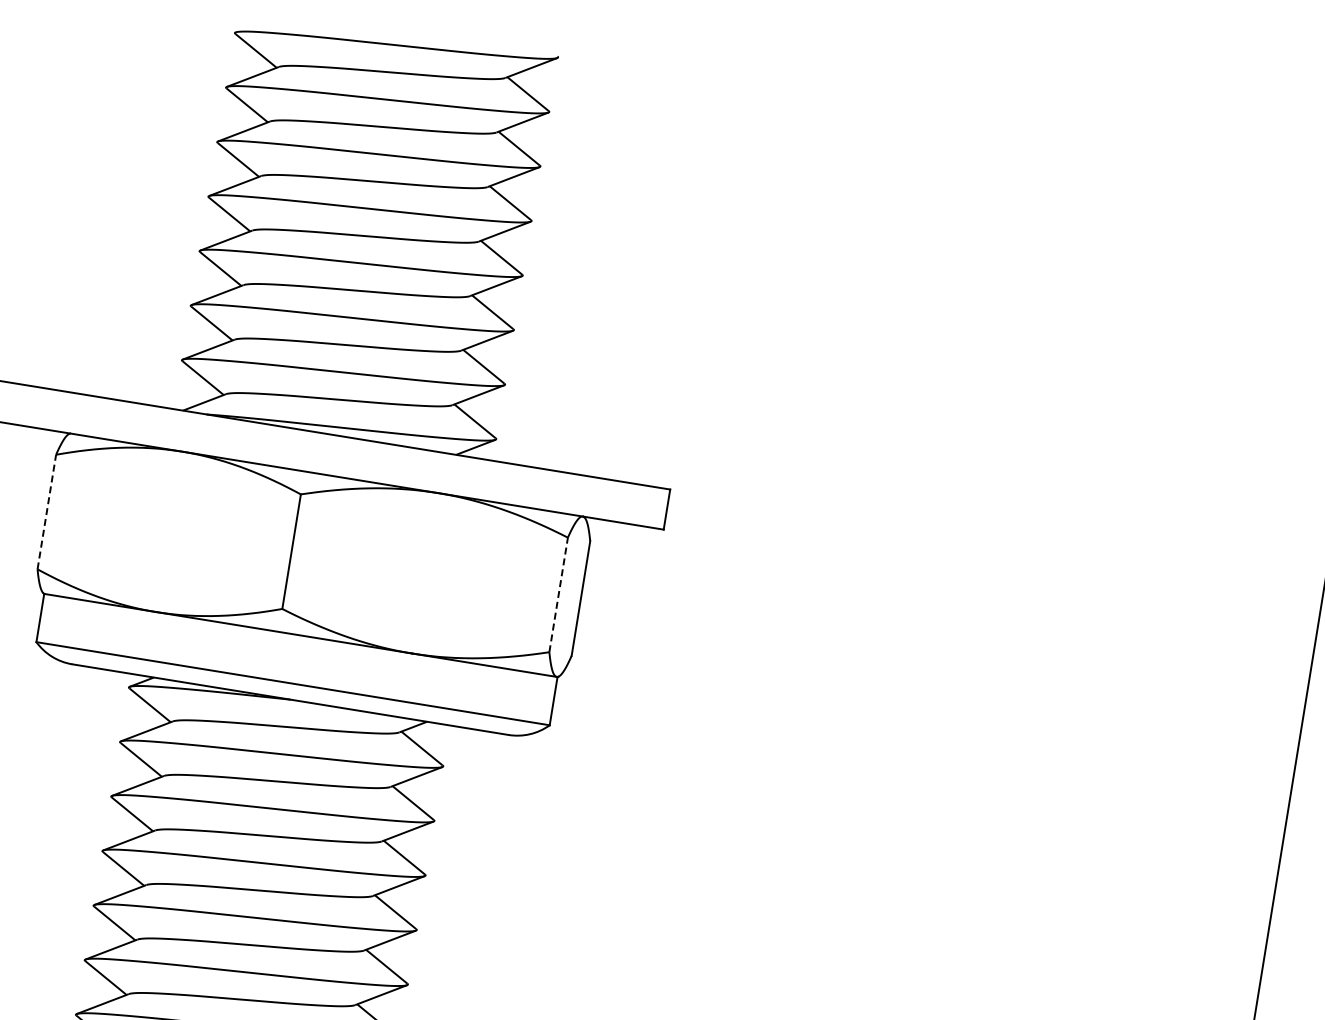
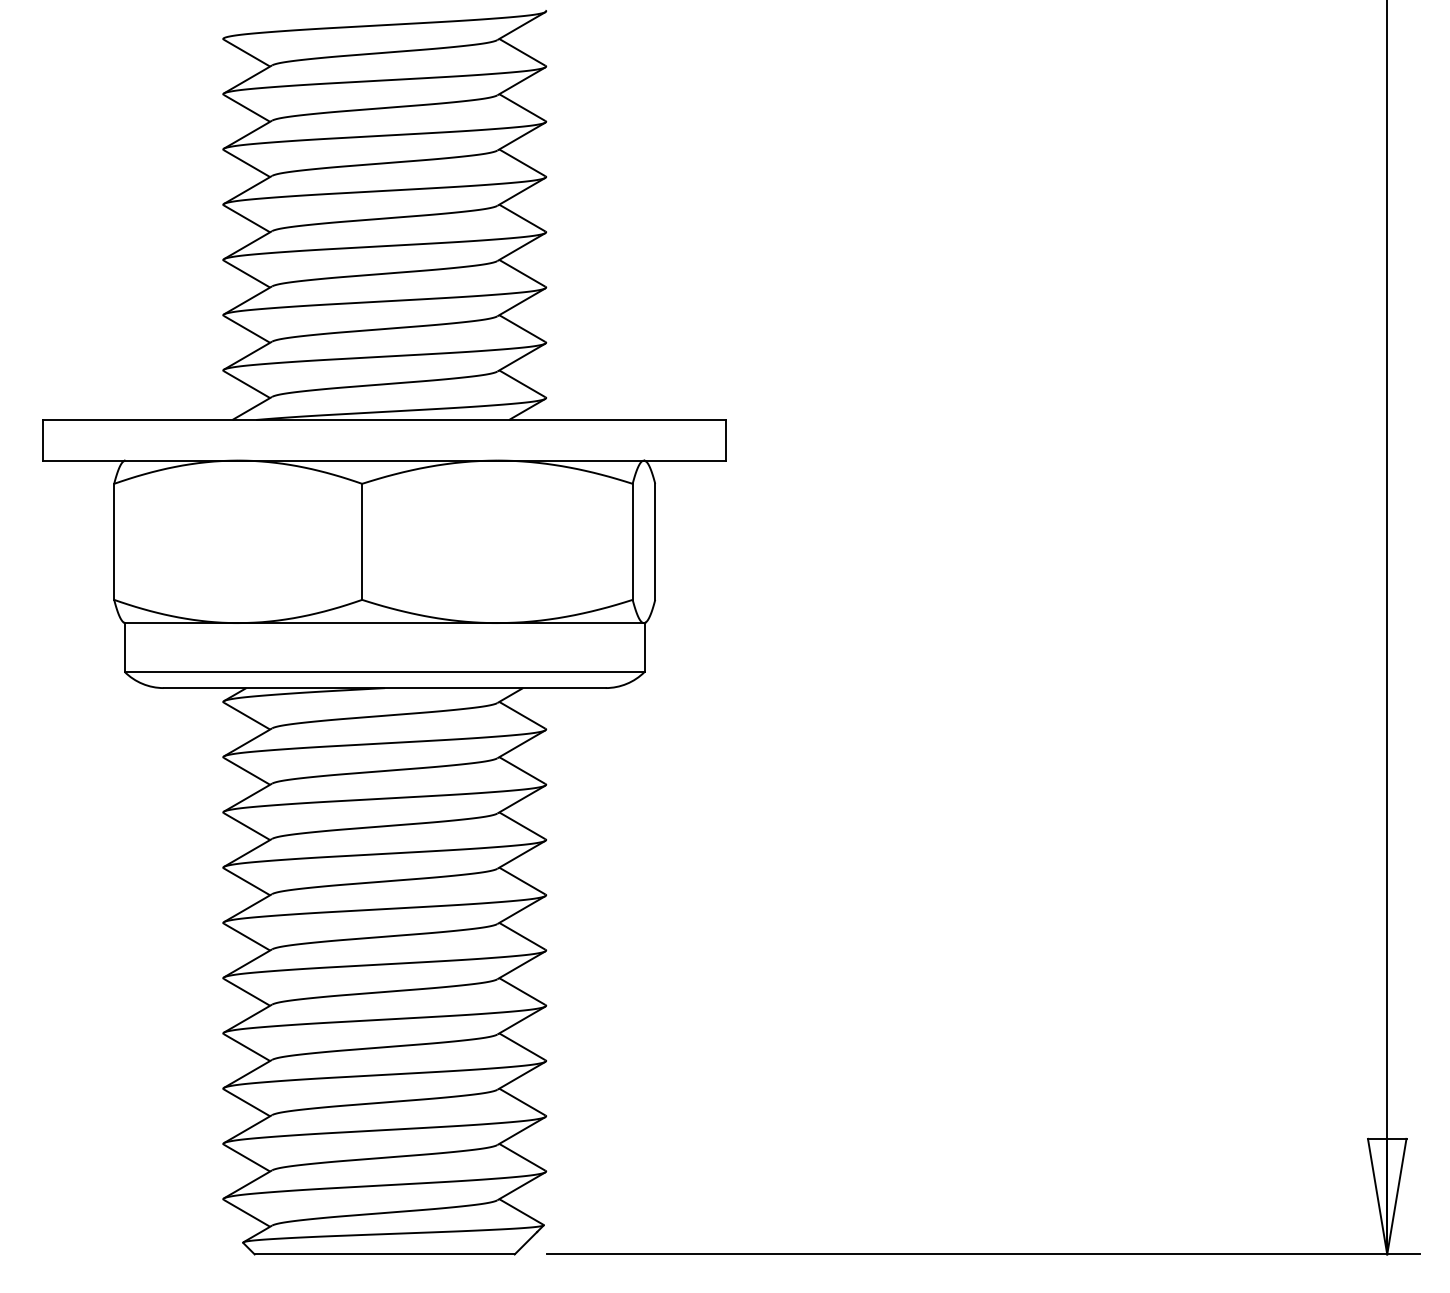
line: (47, 511) -> (114, 541), dashed -> solid
line: (558, 594) -> (632, 541), dashed -> solid

